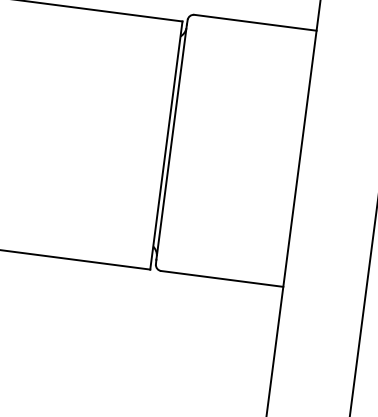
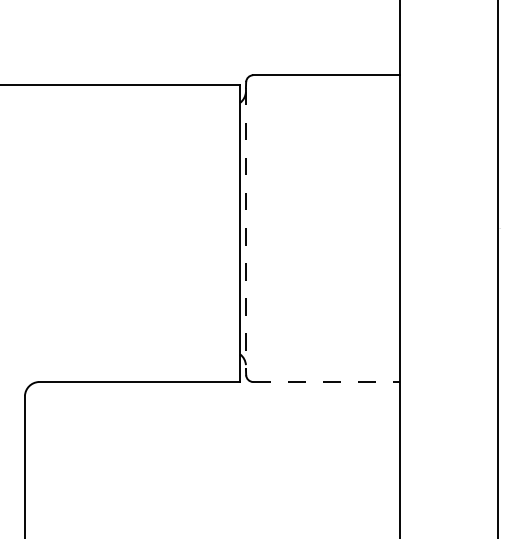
line: (171, 141) -> (245, 228), solid -> dashed
line: (222, 279) -> (326, 382), solid -> dashed

